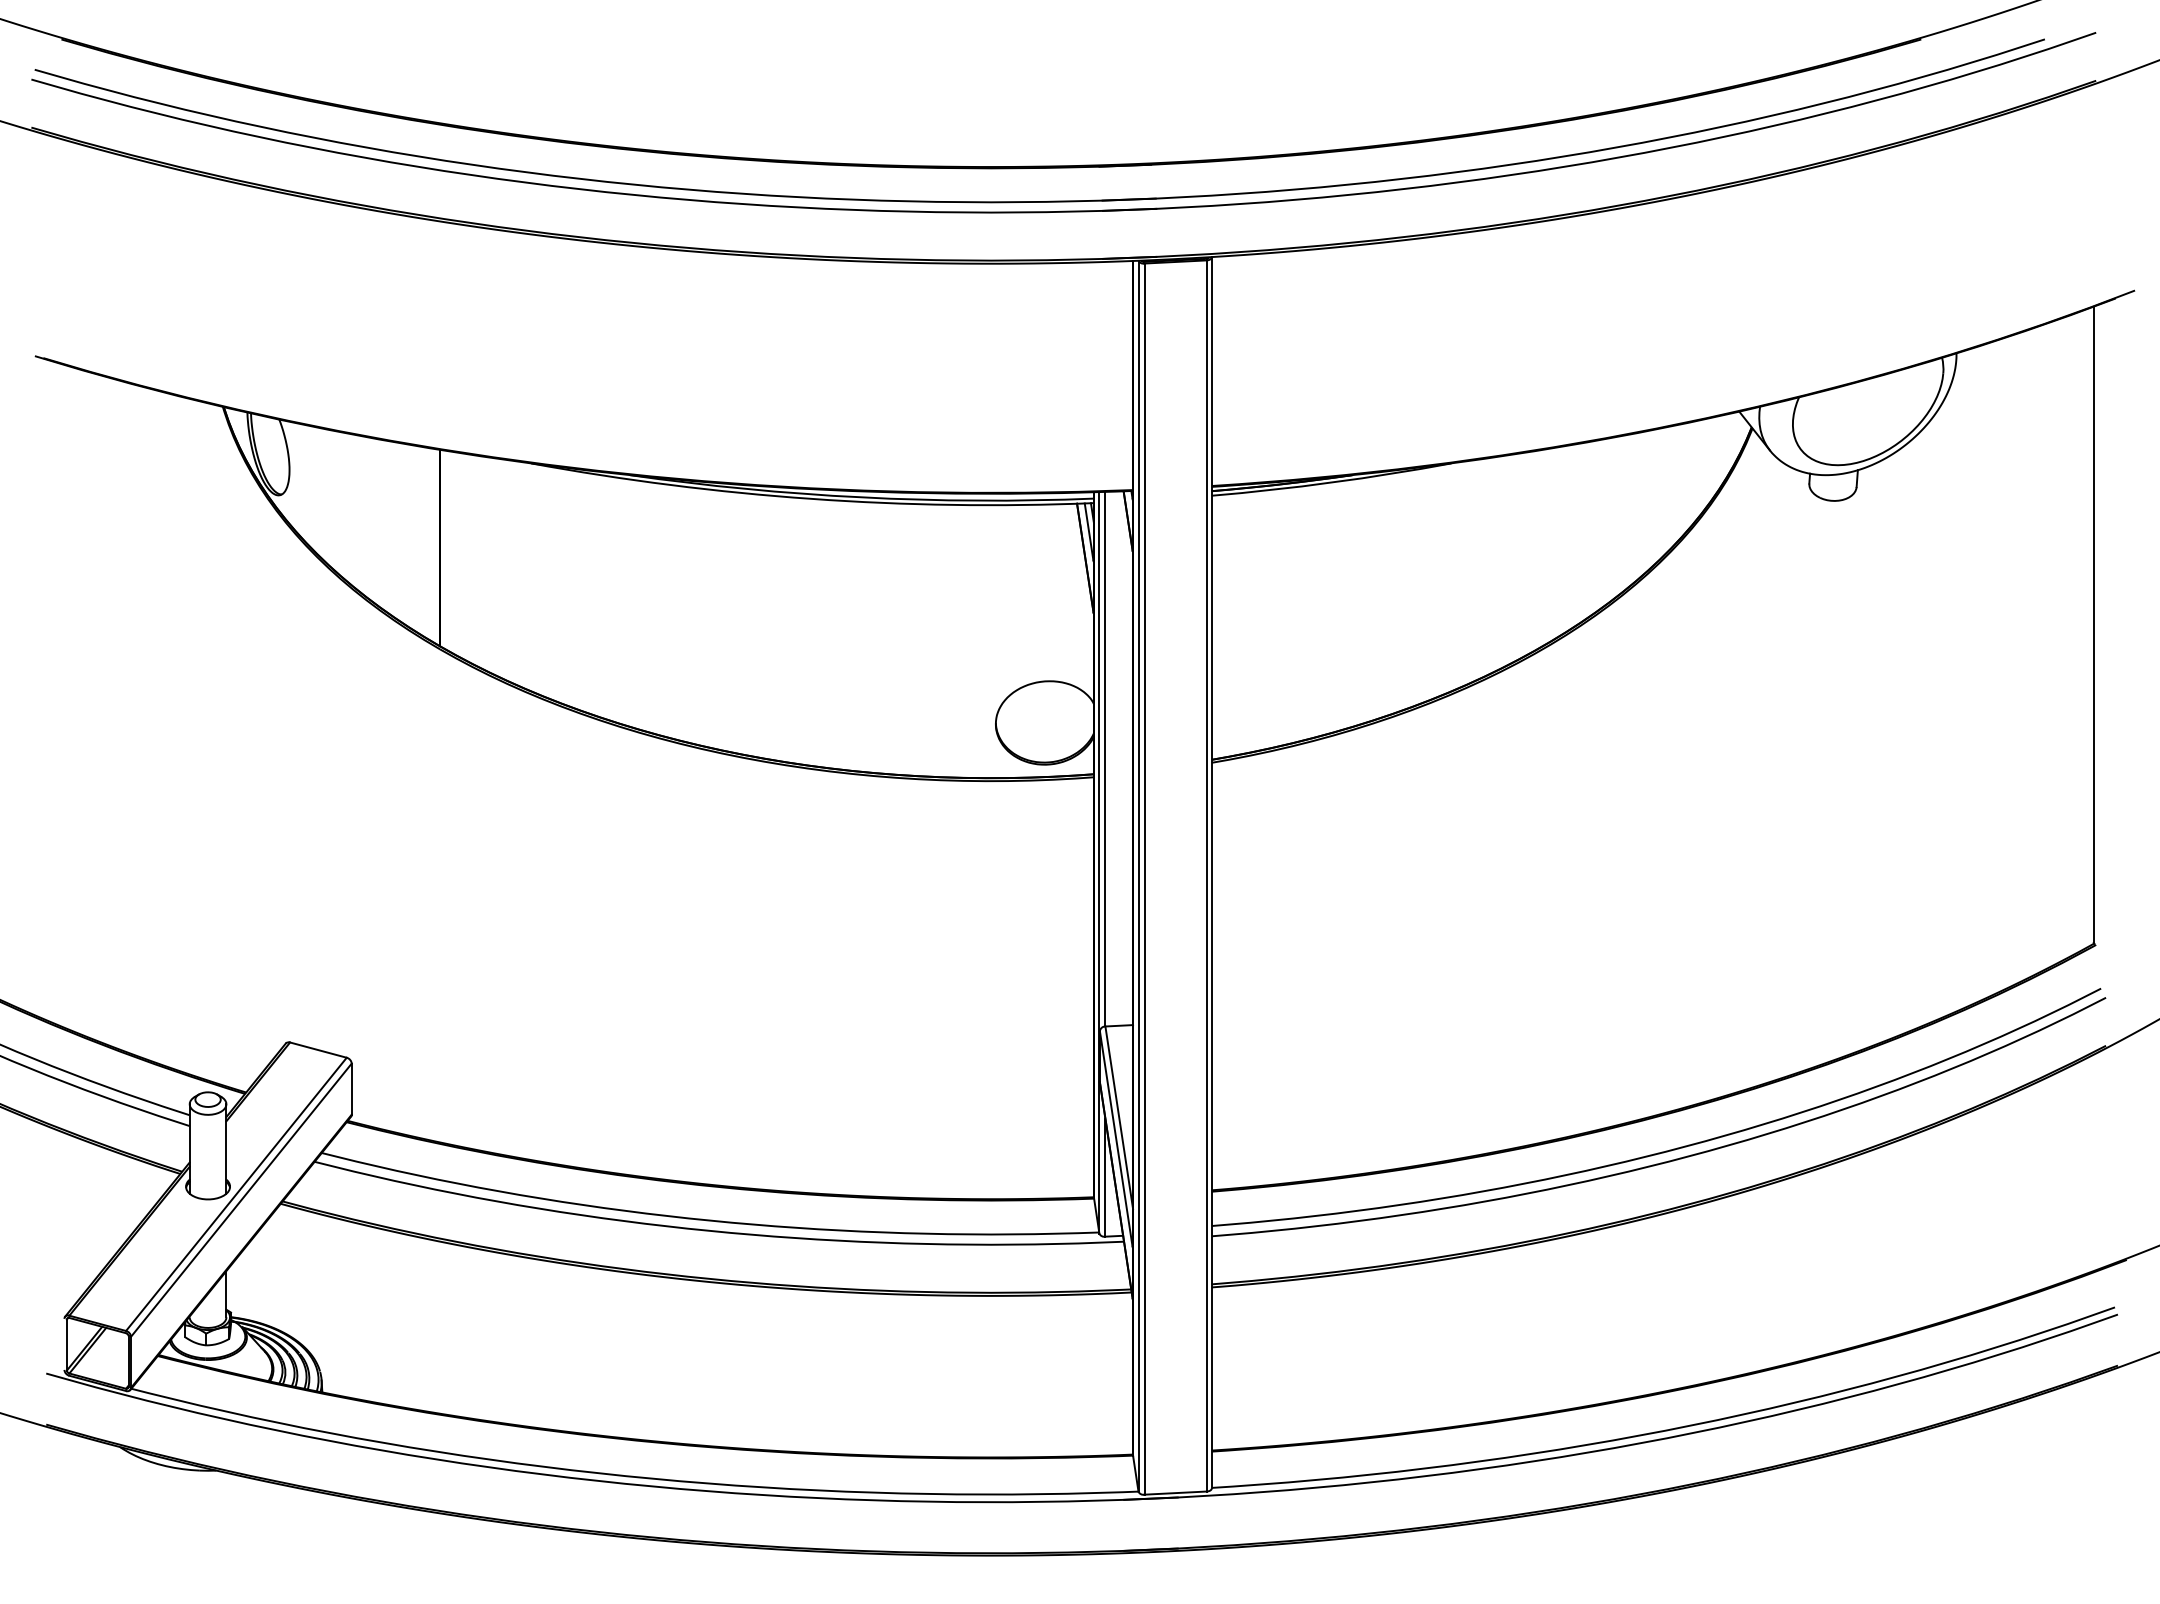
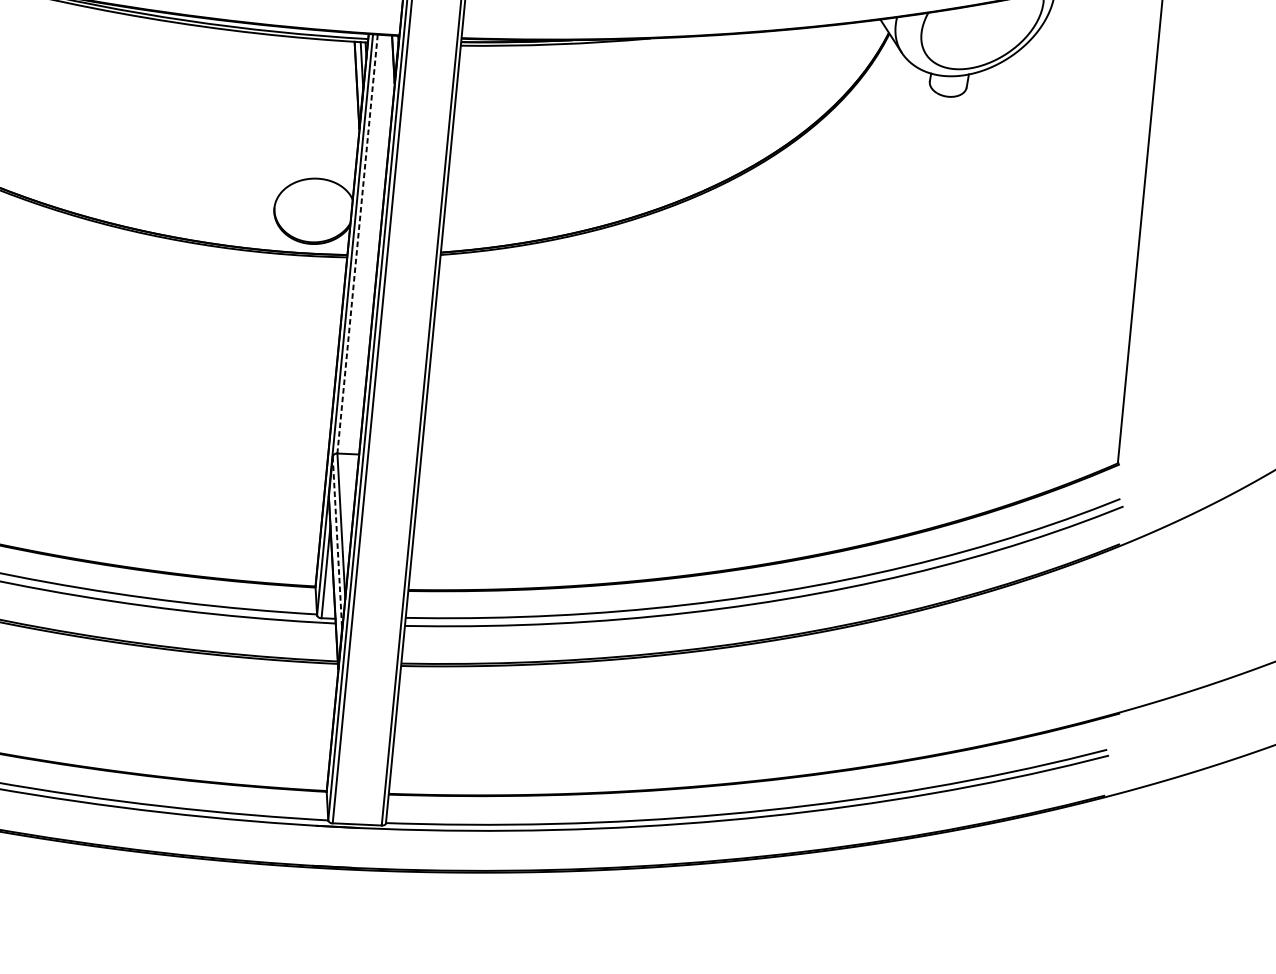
line: (1105, 759) -> (357, 244), solid -> dashed
line: (1116, 1139) -> (337, 542), solid -> dashed

